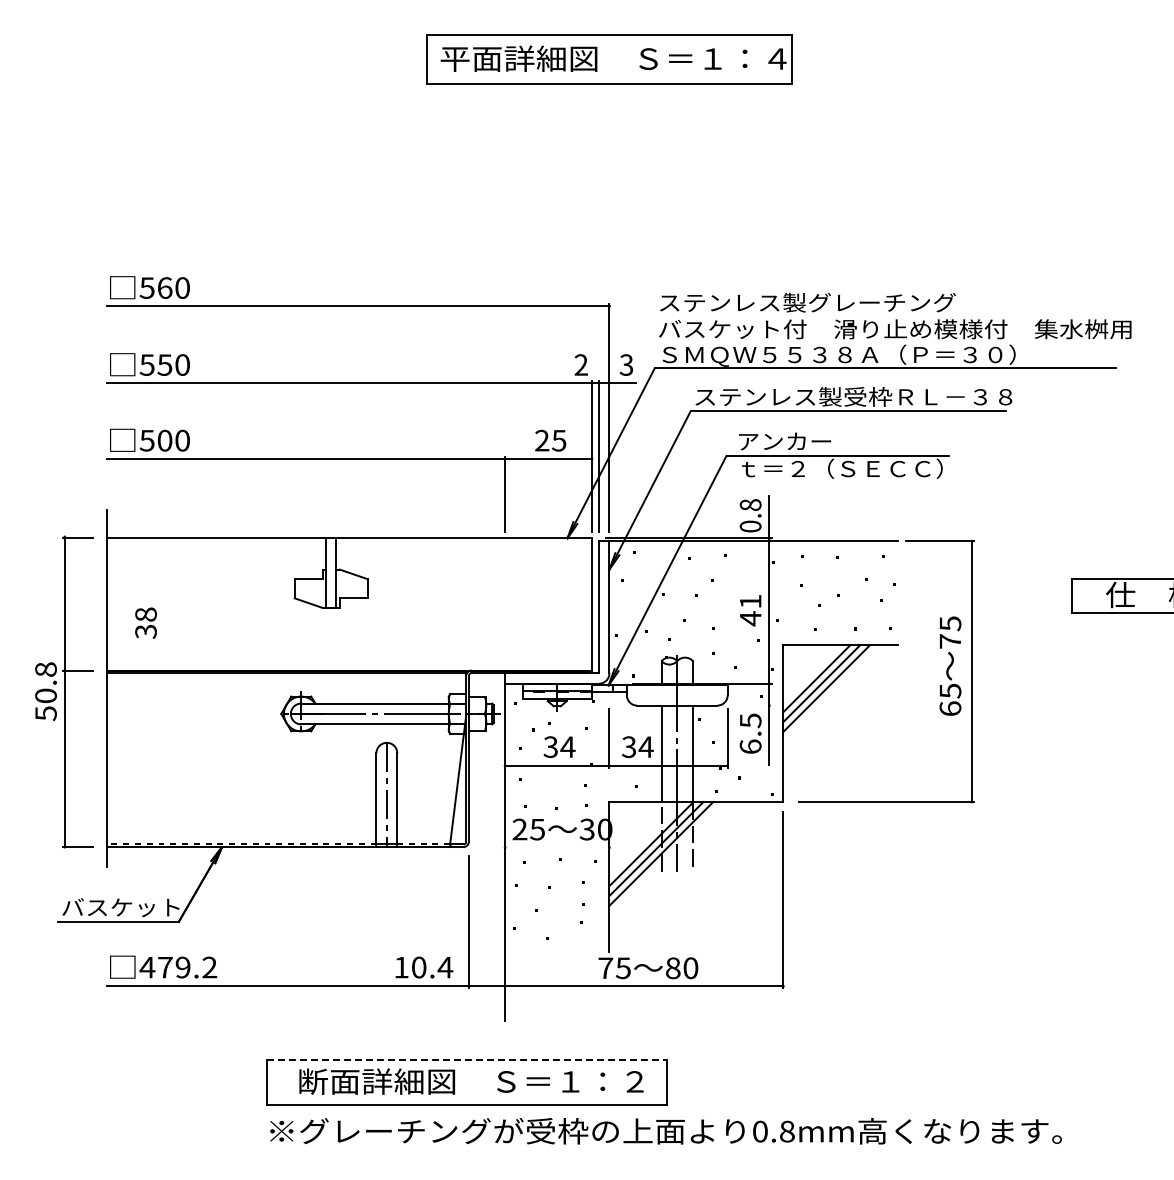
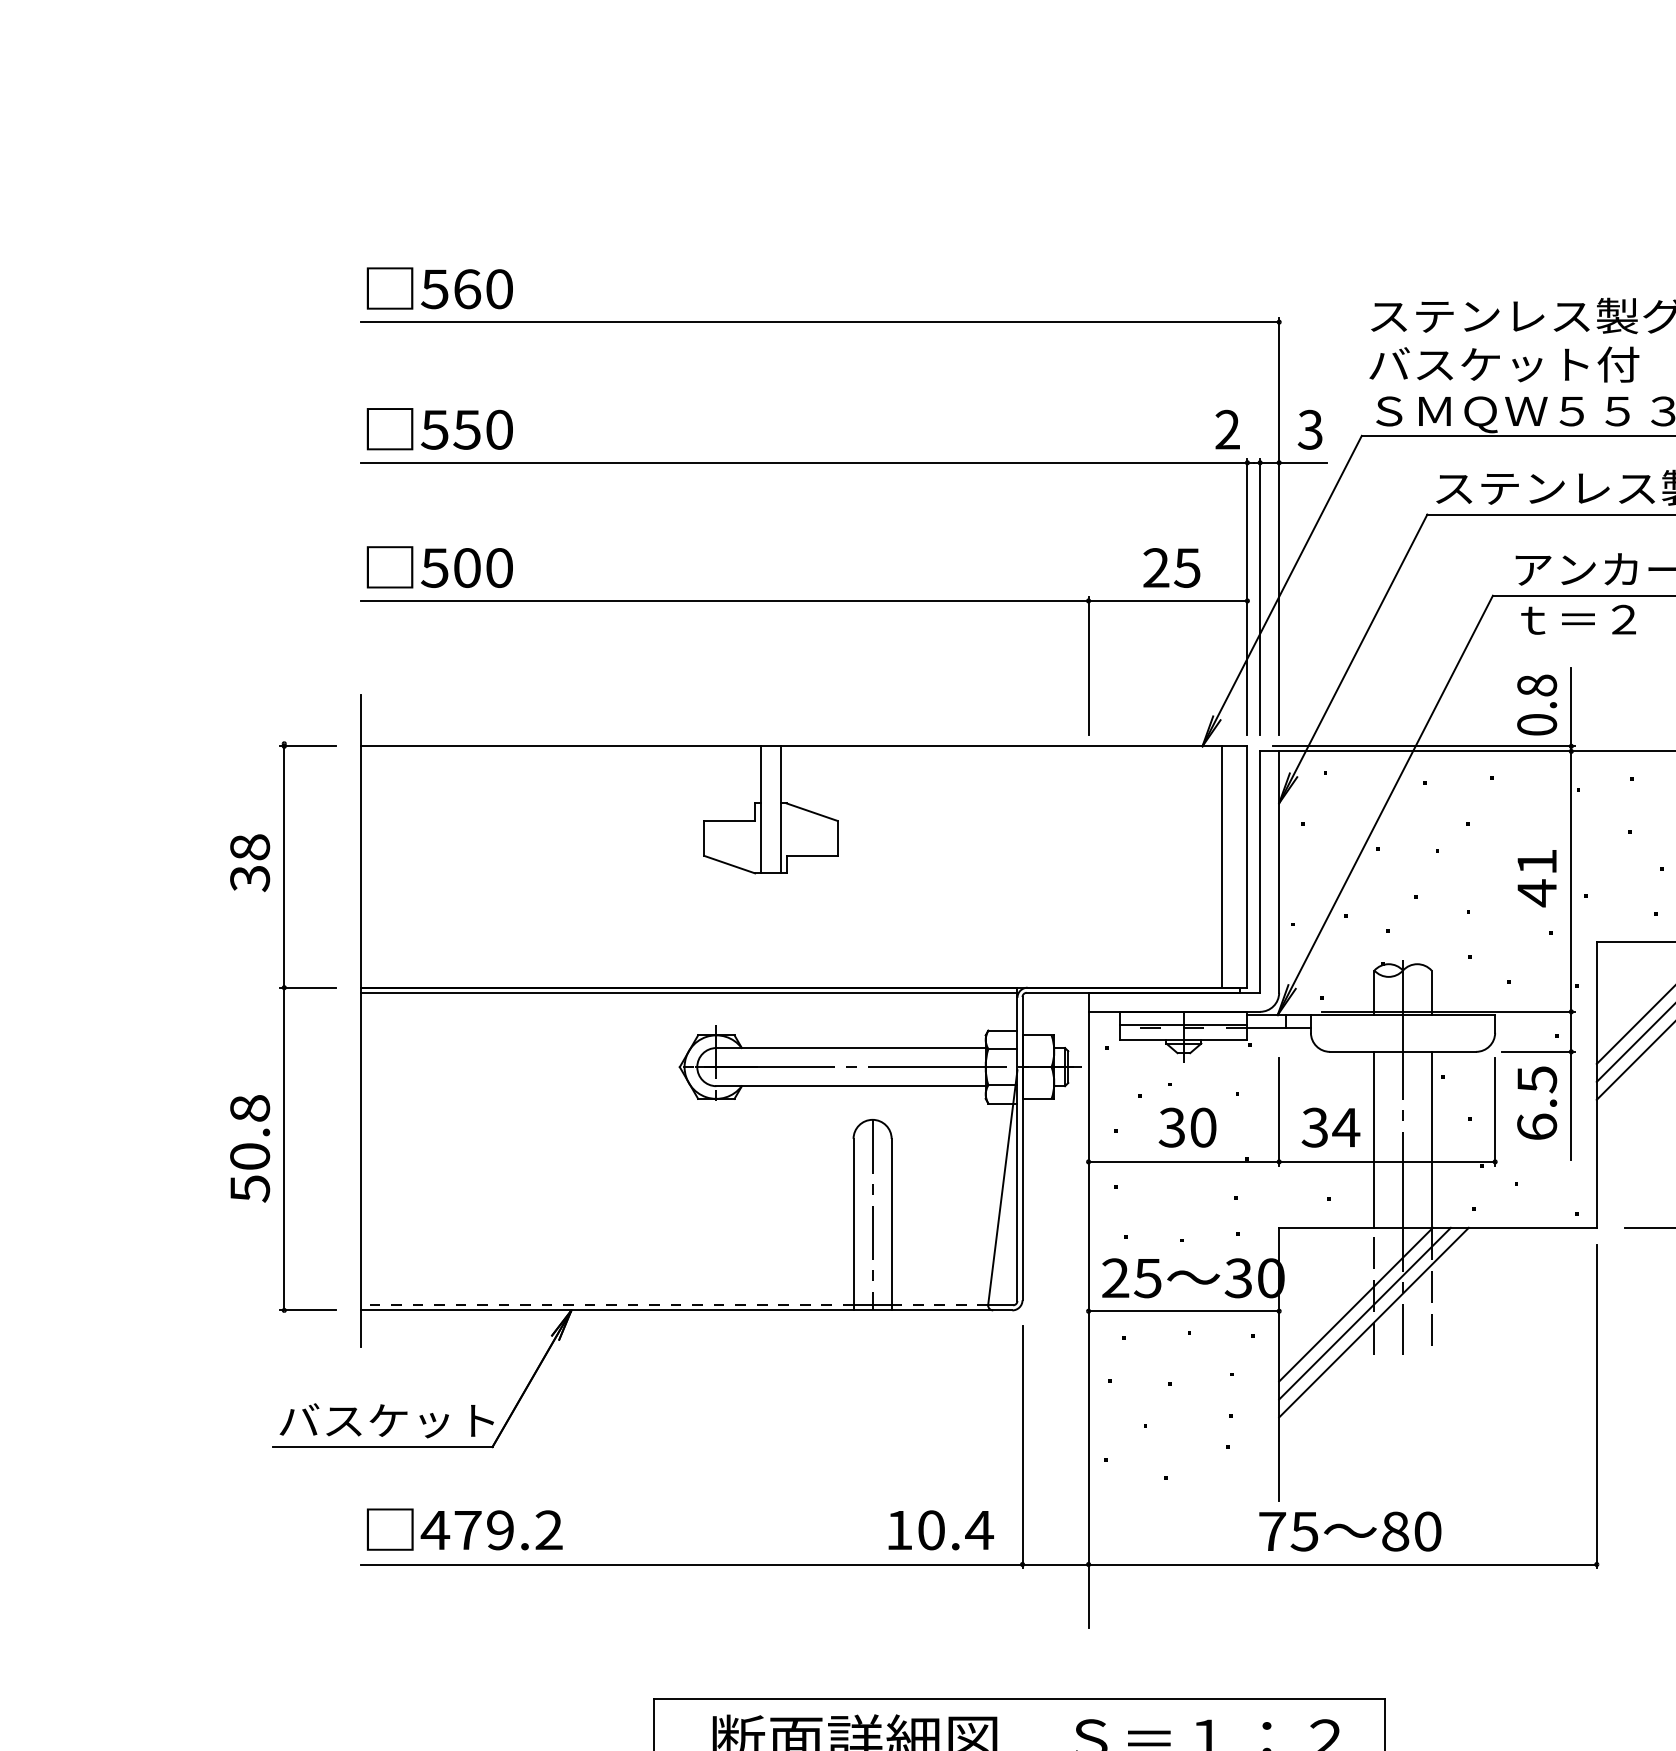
line: (578, 604) -> (1222, 867), added
text: (145, 622) -> (249, 861), moved
text: (45, 691) -> (249, 1148), moved
line: (751, 705) -> (1538, 1051), added
text: (567, 747) -> (1202, 1128), 34 -> 30
line: (557, 847) -> (1184, 1310), added
line: (467, 1059) -> (1019, 1698), dashed -> solid

